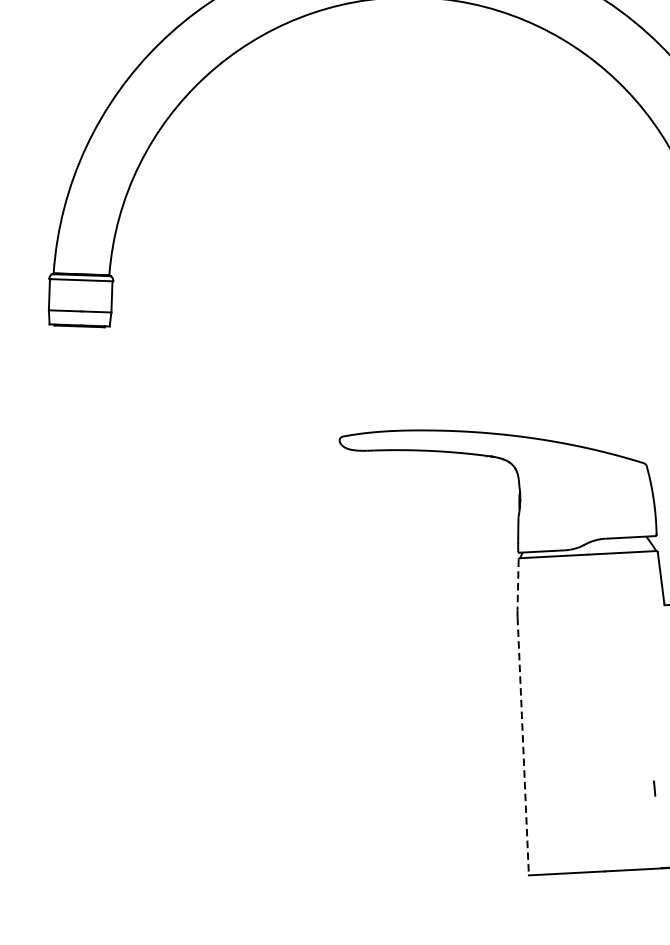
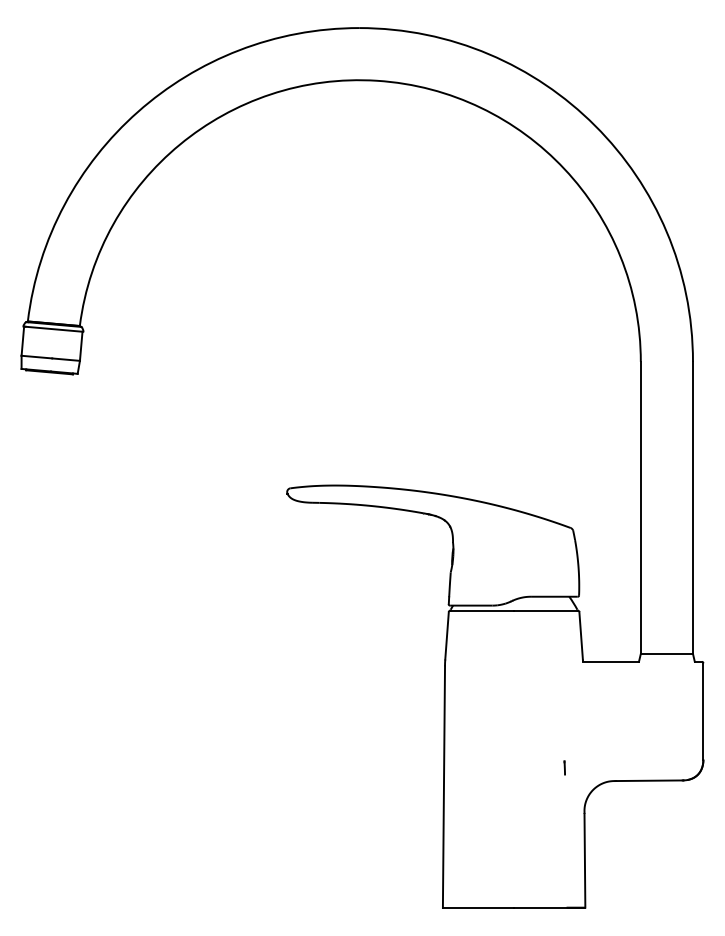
line: (518, 584) -> (447, 635), dashed -> solid
line: (522, 746) -> (443, 787), dashed -> solid
line: (654, 788) -> (564, 767), moved

